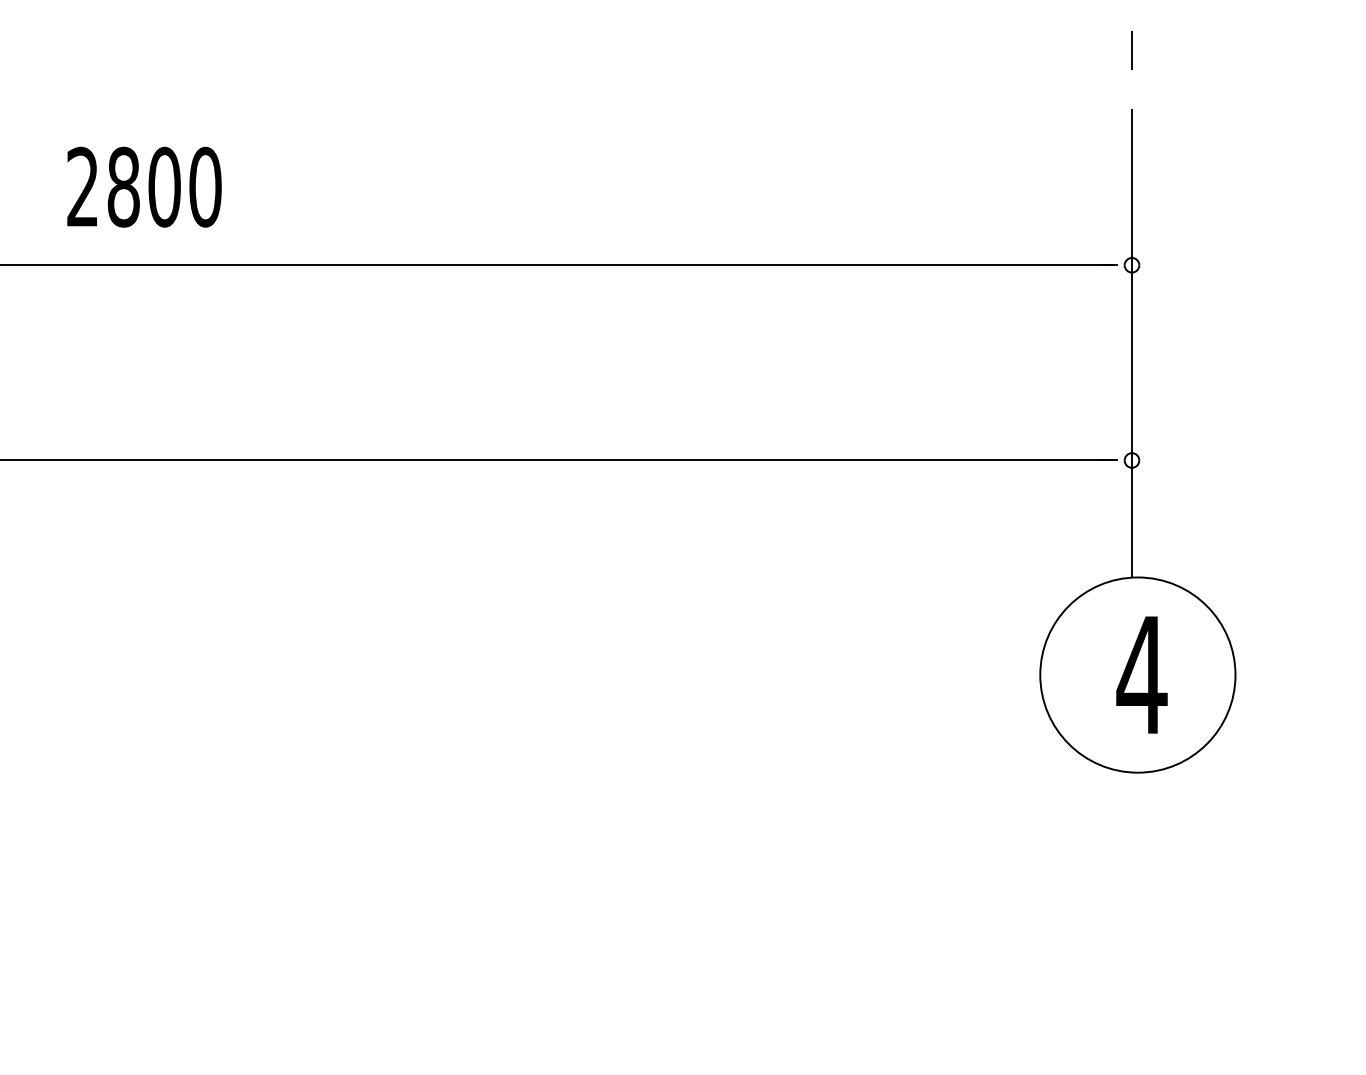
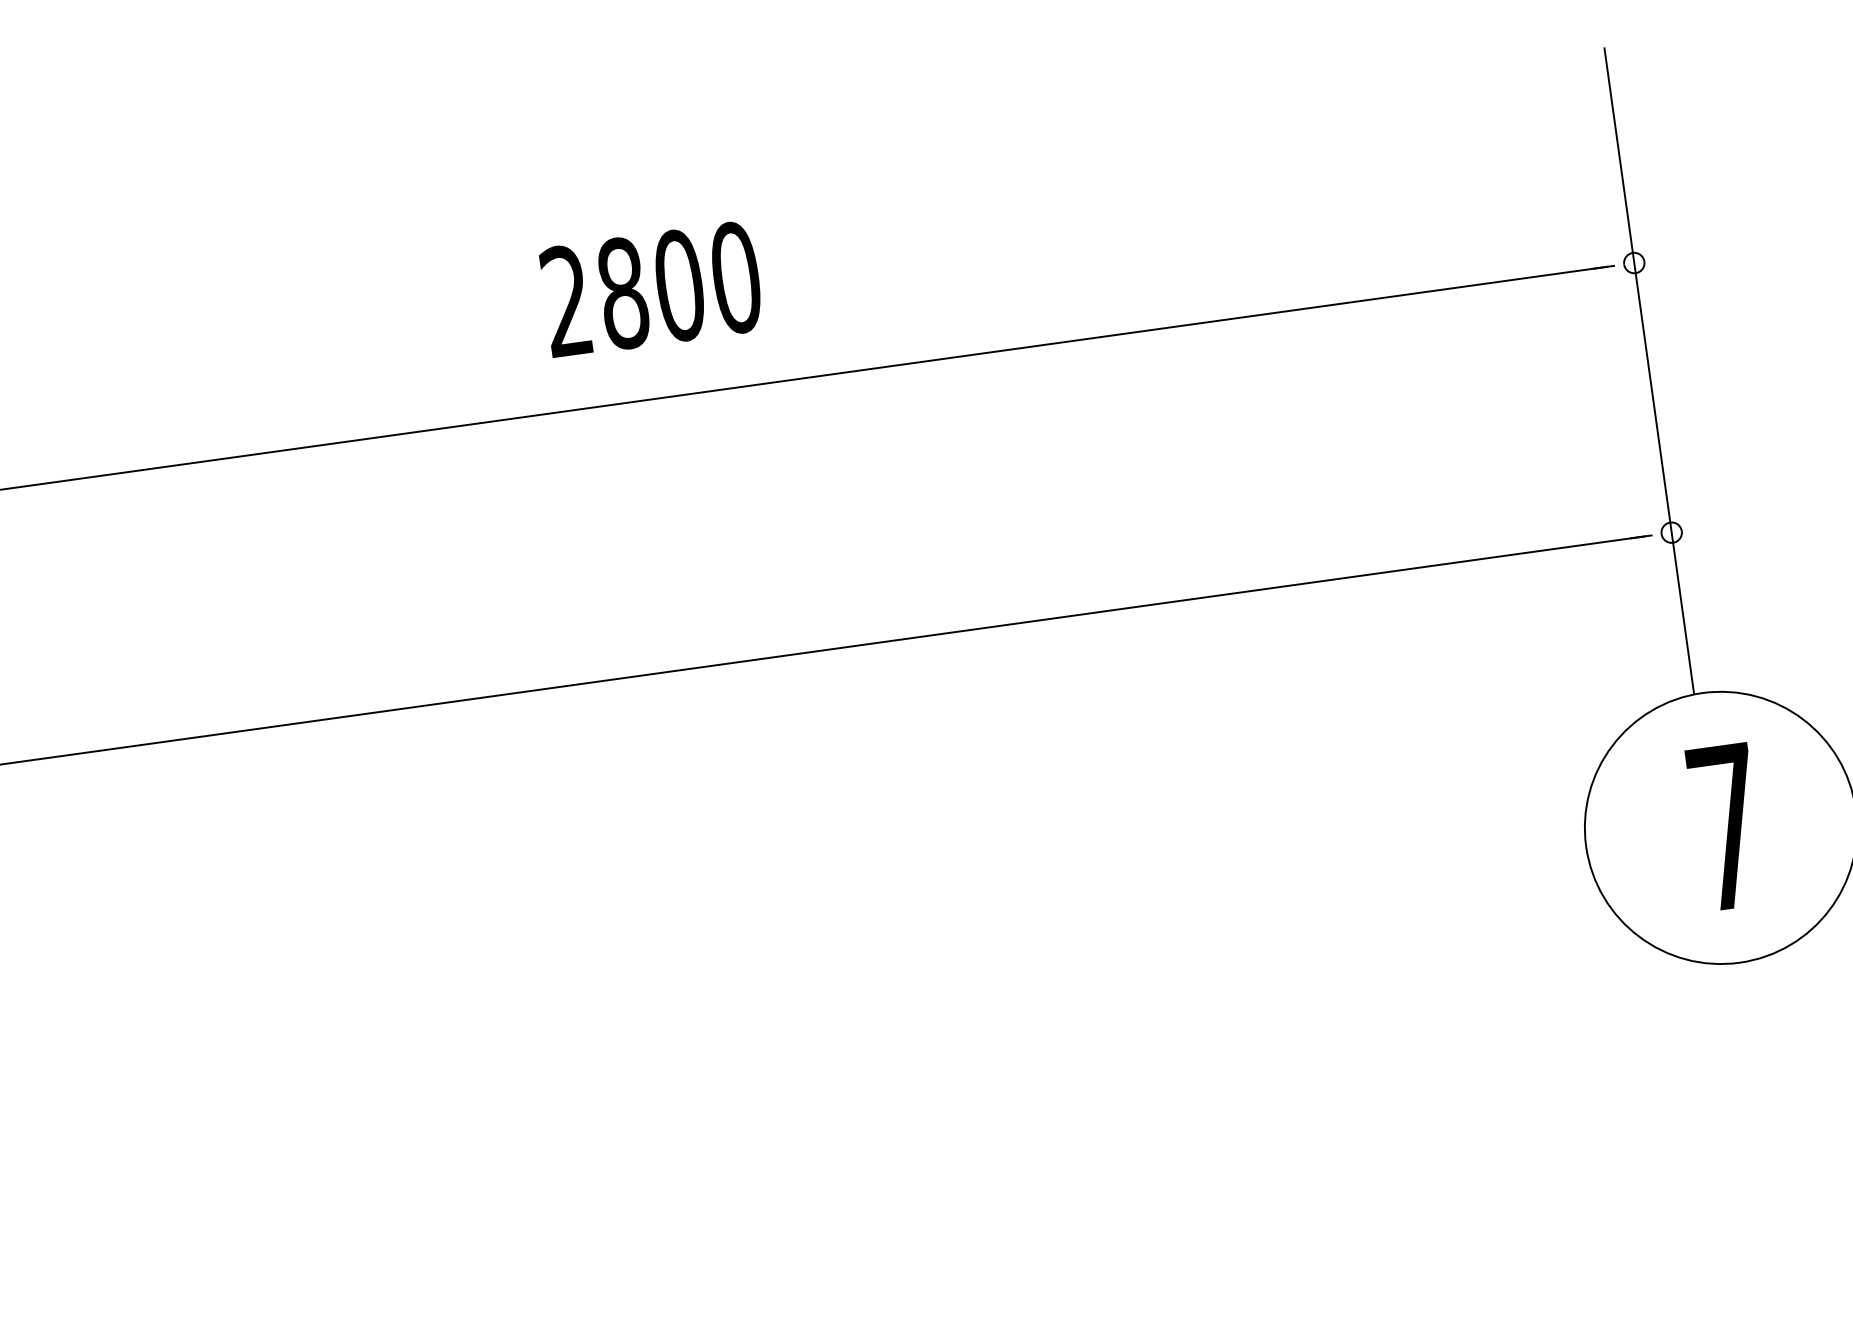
text: (144, 186) -> (651, 288), moved
text: (1141, 674) -> (1725, 826), 4 -> 7

